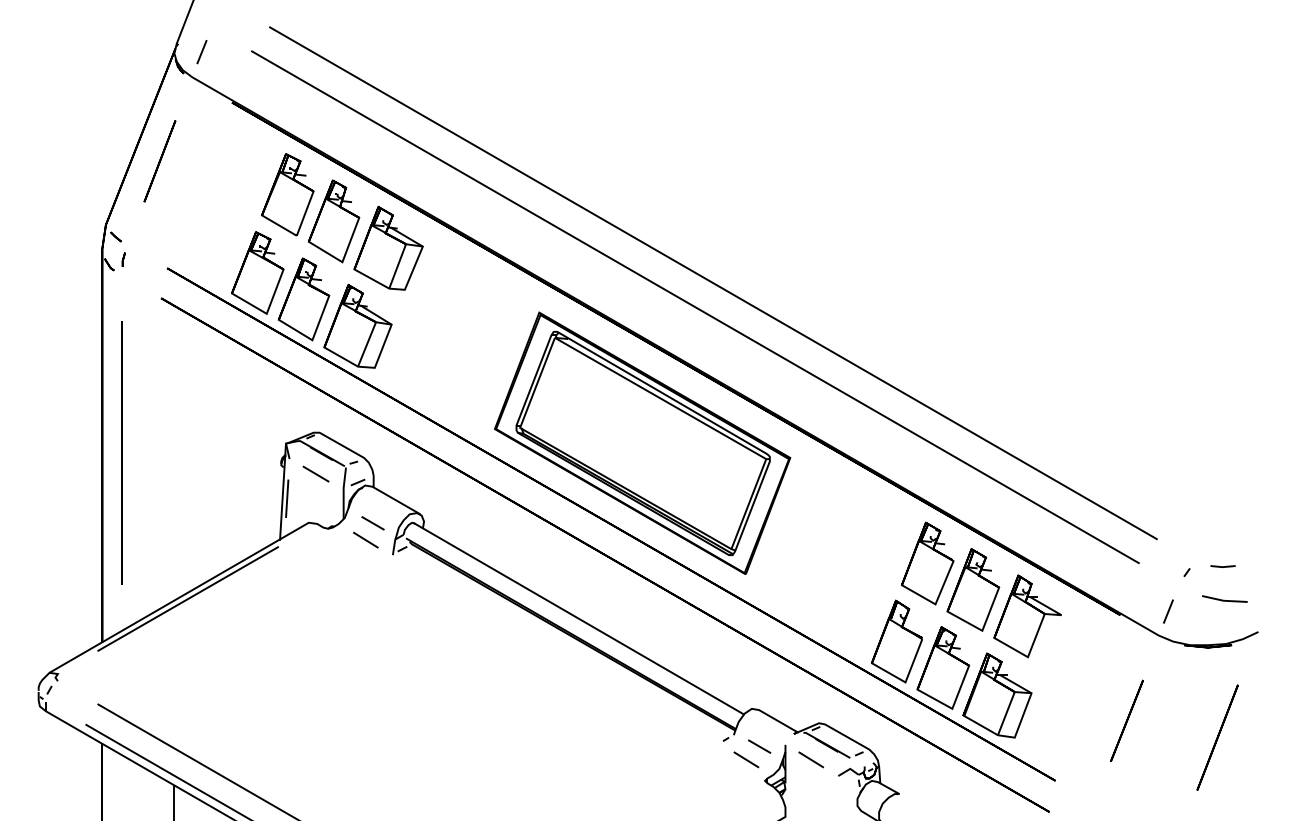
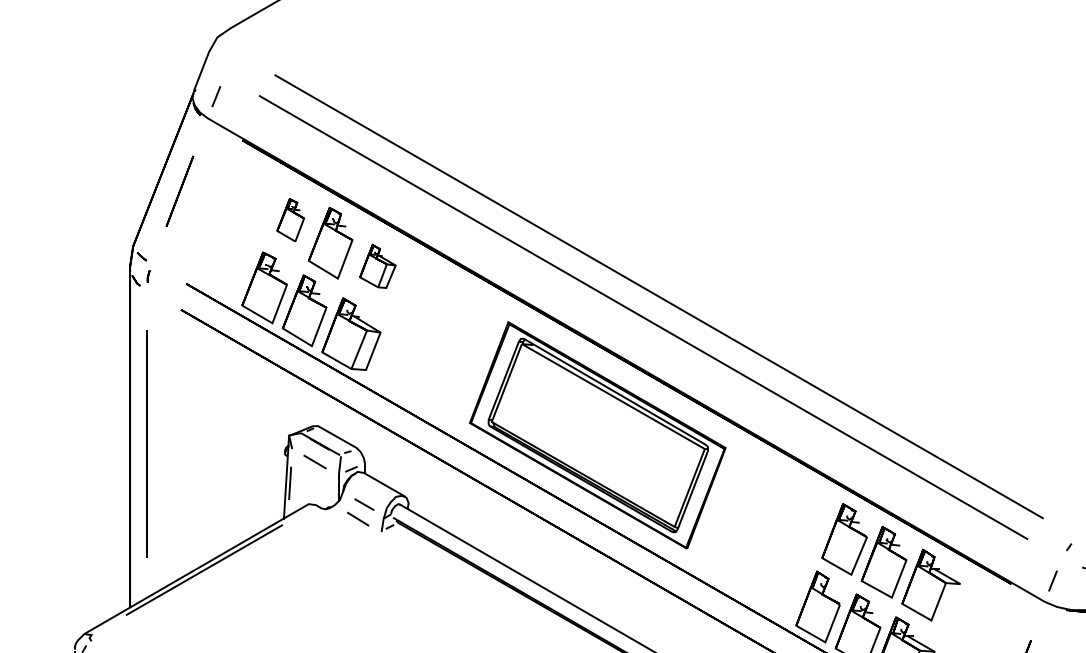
part: (287, 194) -> (290, 219), size x0.6
part: (388, 247) -> (377, 265), size x0.6

